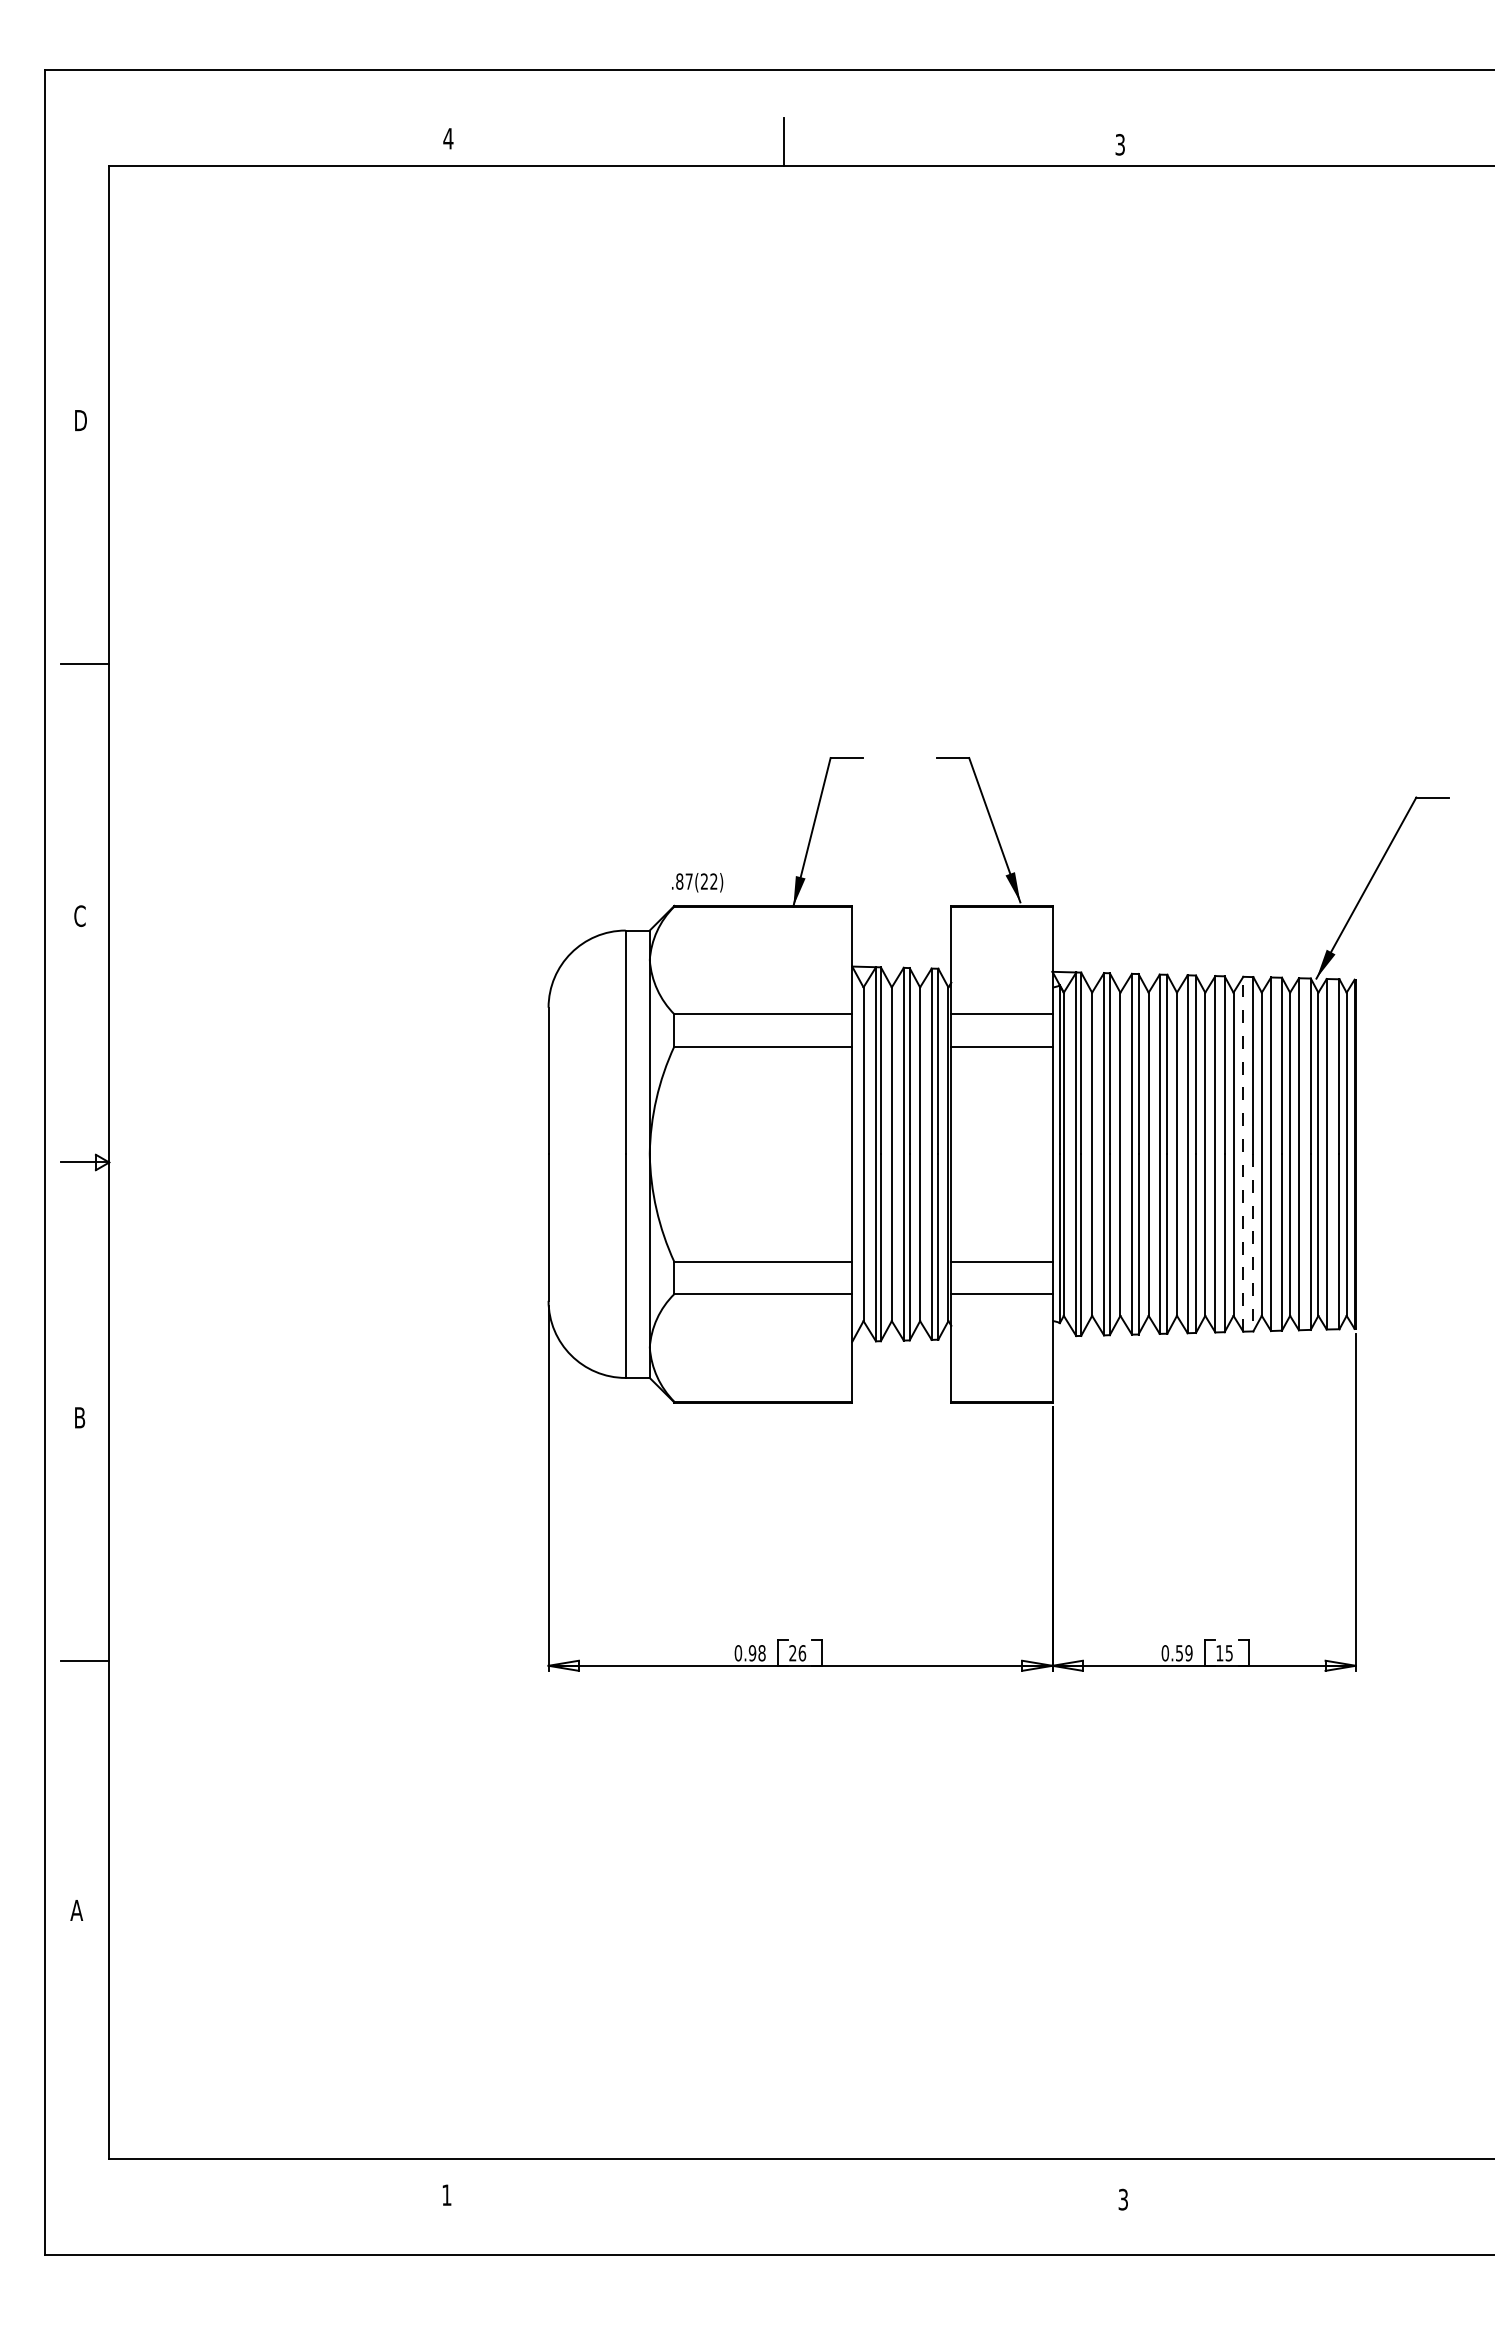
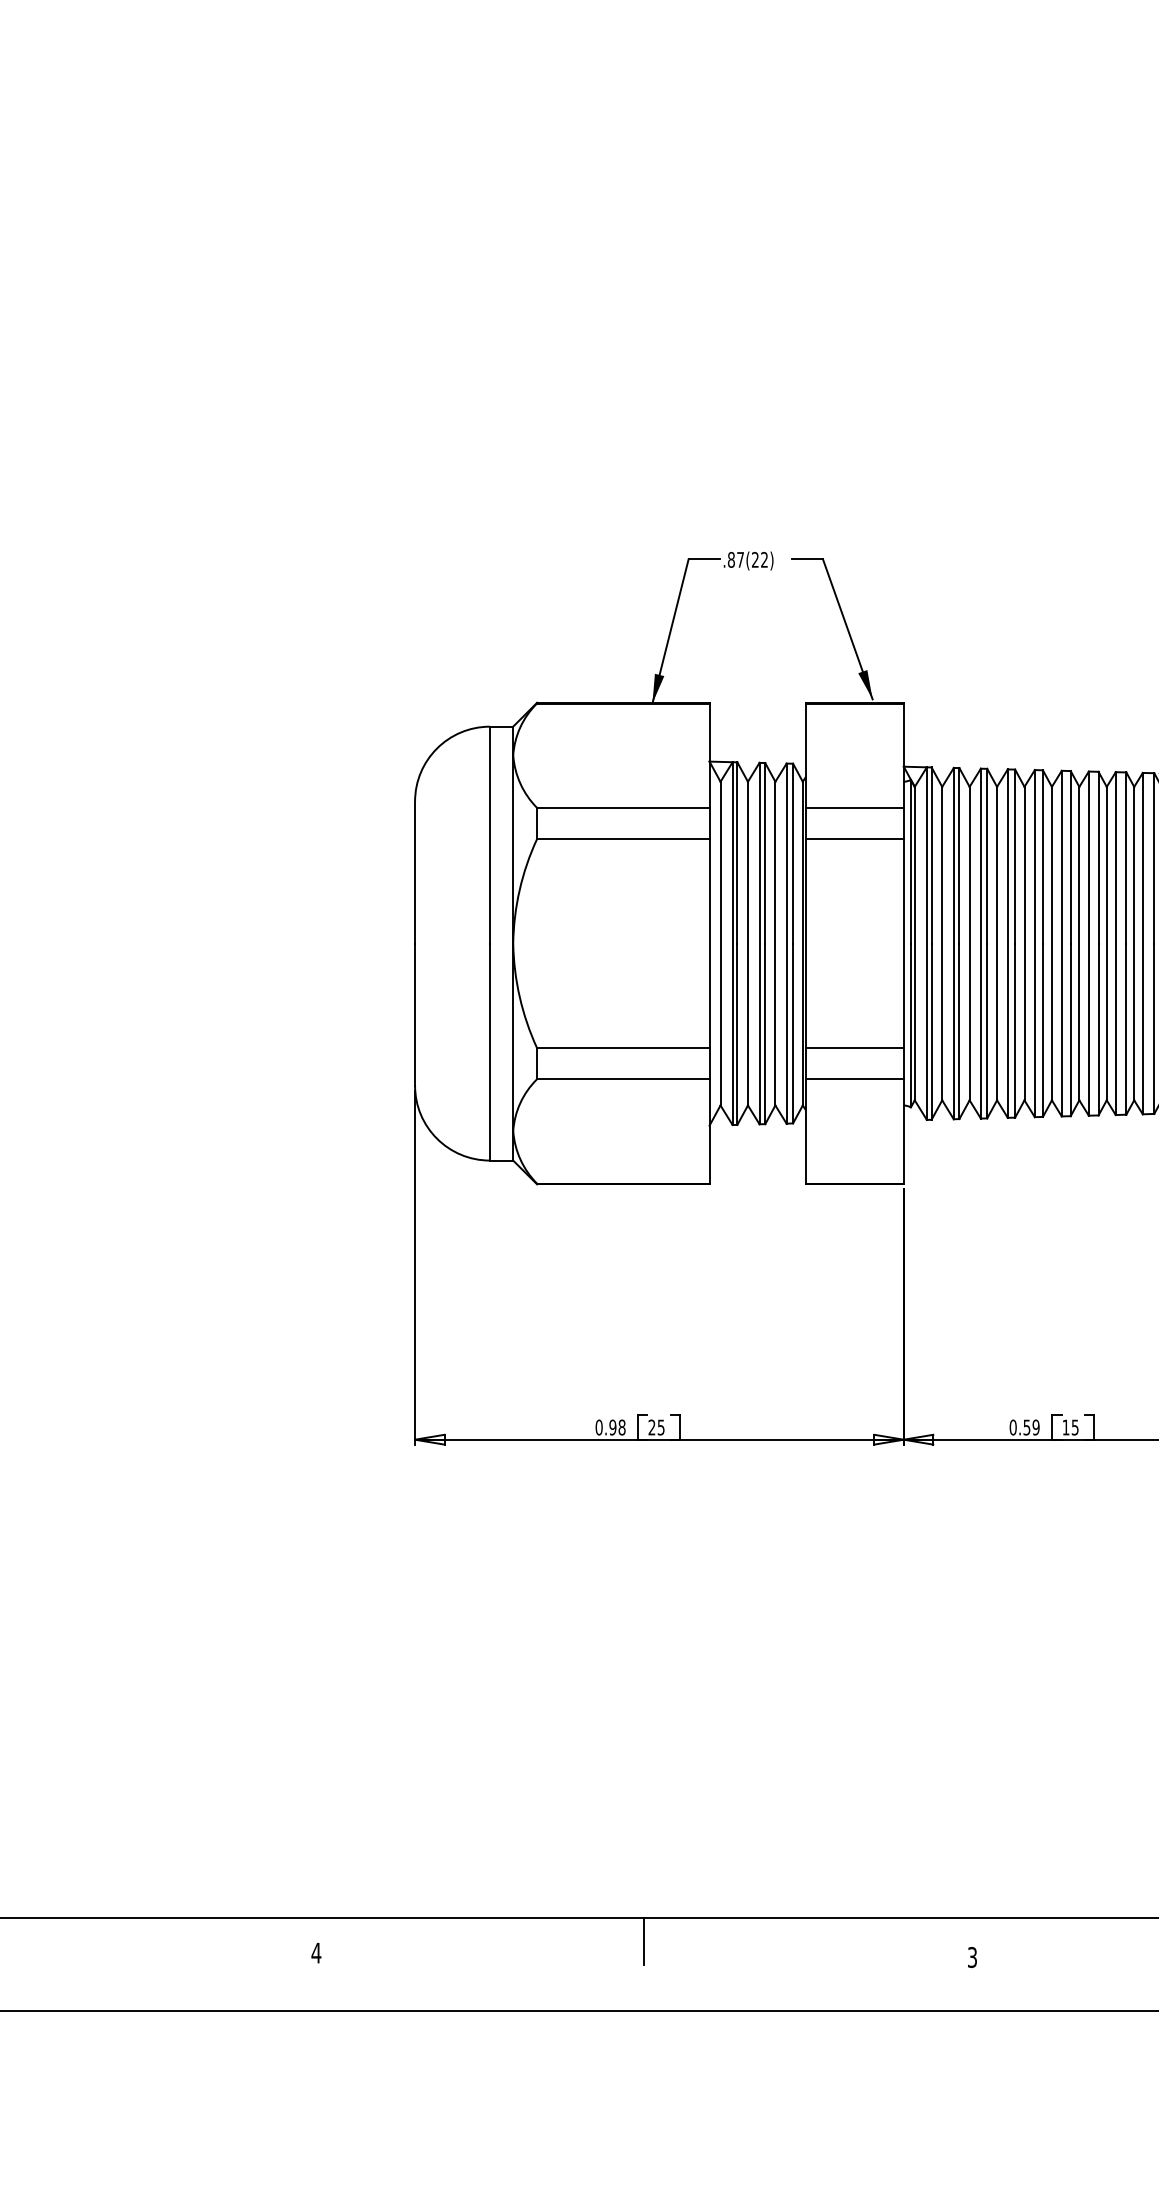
text: (697, 882) -> (748, 560), moved
line: (1243, 1153) -> (1089, 942), dashed -> solid
line: (1253, 1242) -> (1098, 1029), dashed -> solid
text: (802, 1653) -> (661, 1427), 26 -> 25
line: (784, 2182) -> (643, 1940), added
text: (446, 2194) -> (316, 1952), 1 -> 4

